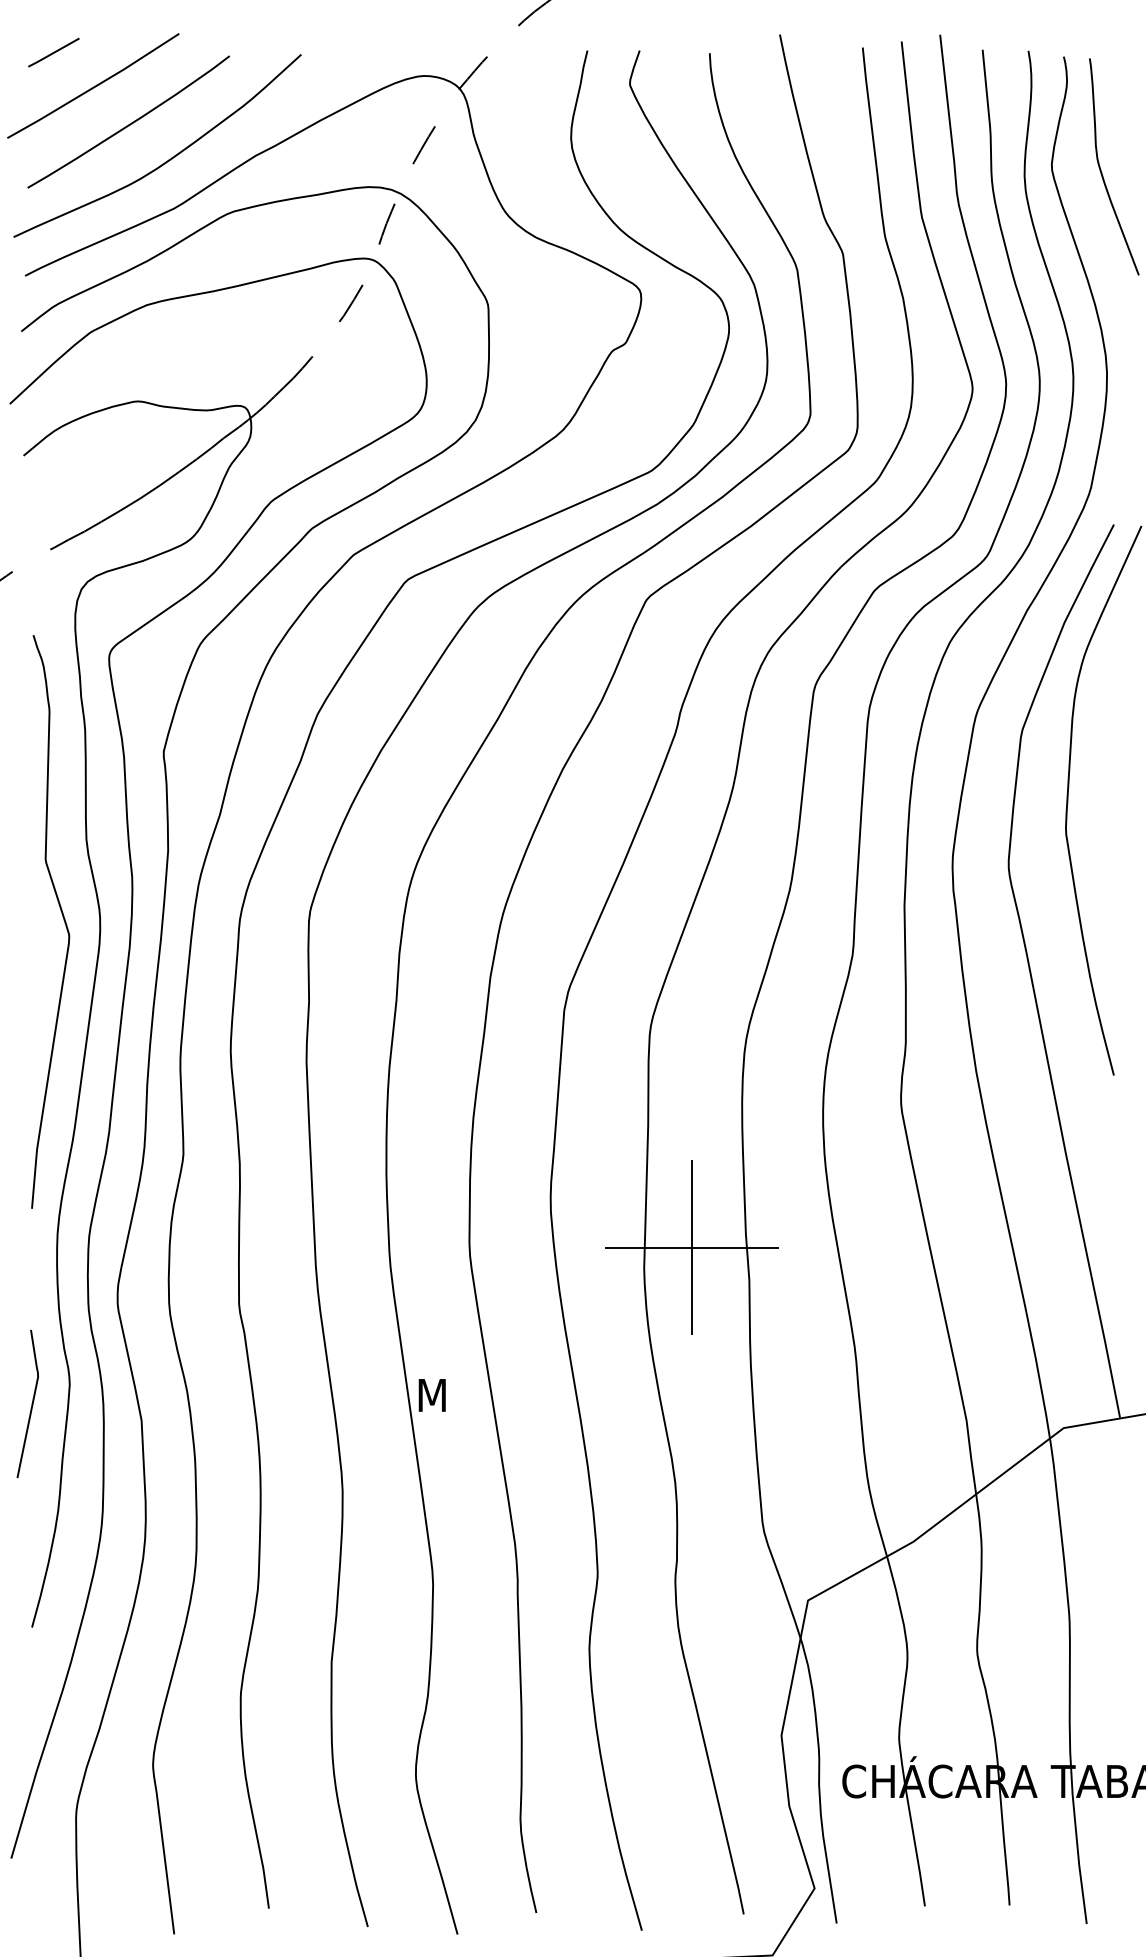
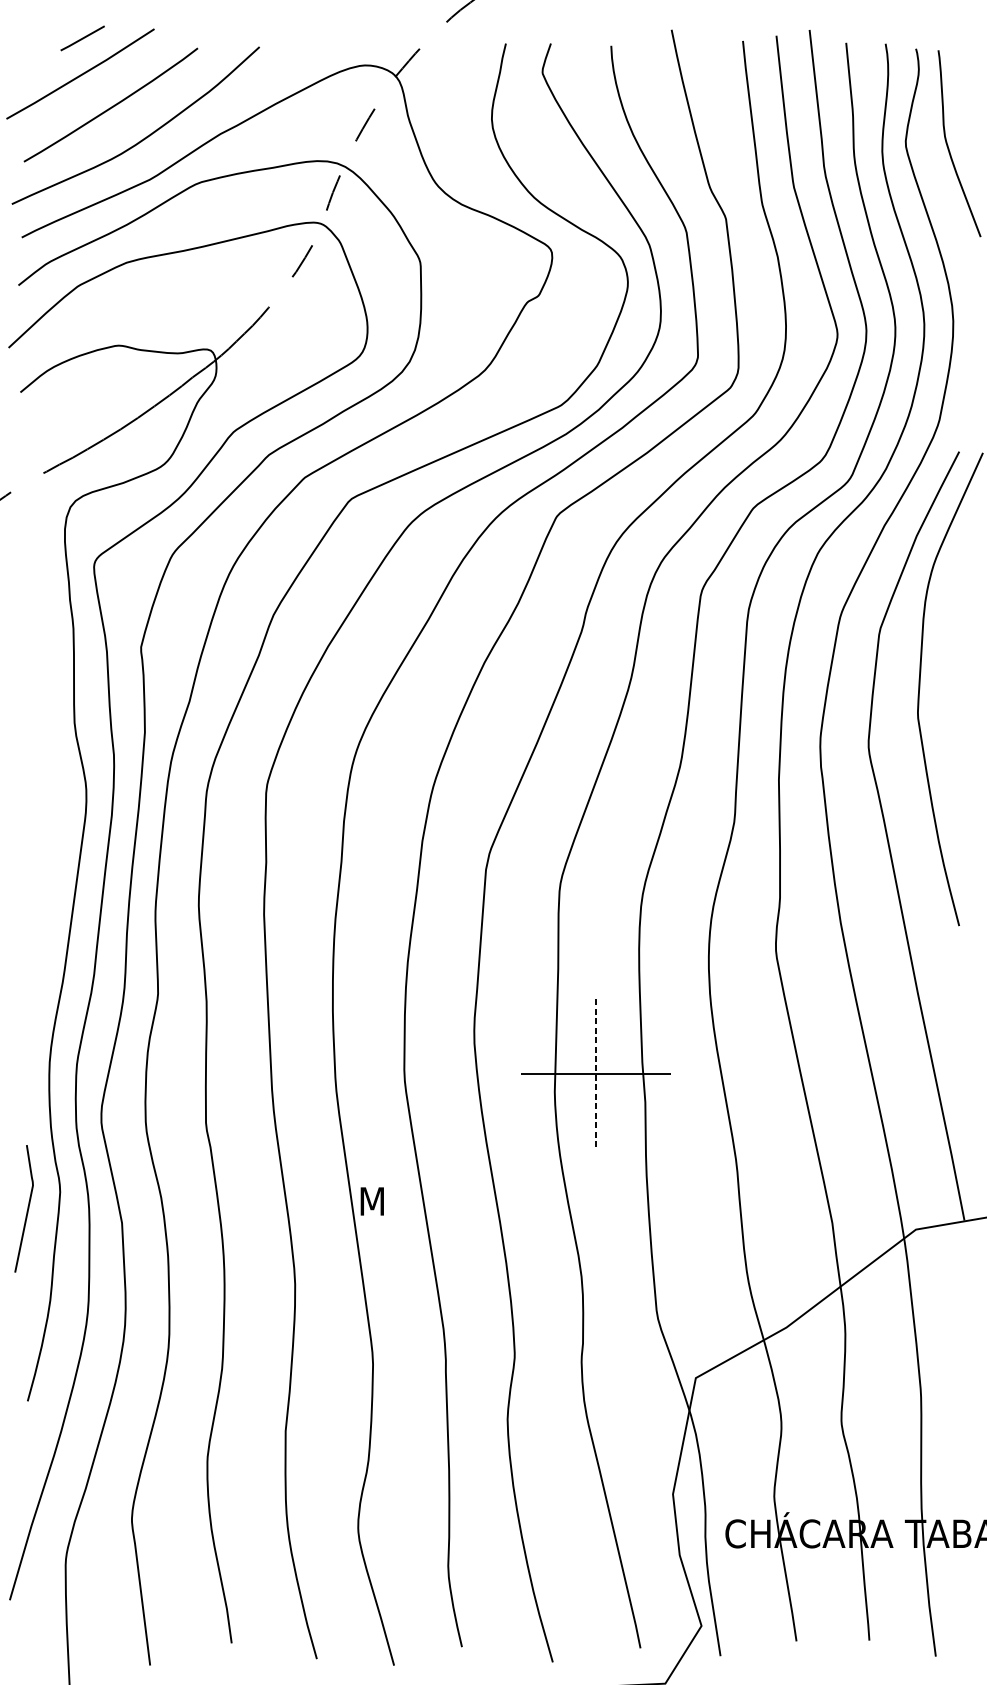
line: (53, 52) -> (82, 38), moved
curve: (62, 917) -> (53, 789), removed
line: (692, 1248) -> (596, 1074), solid -> dashed

